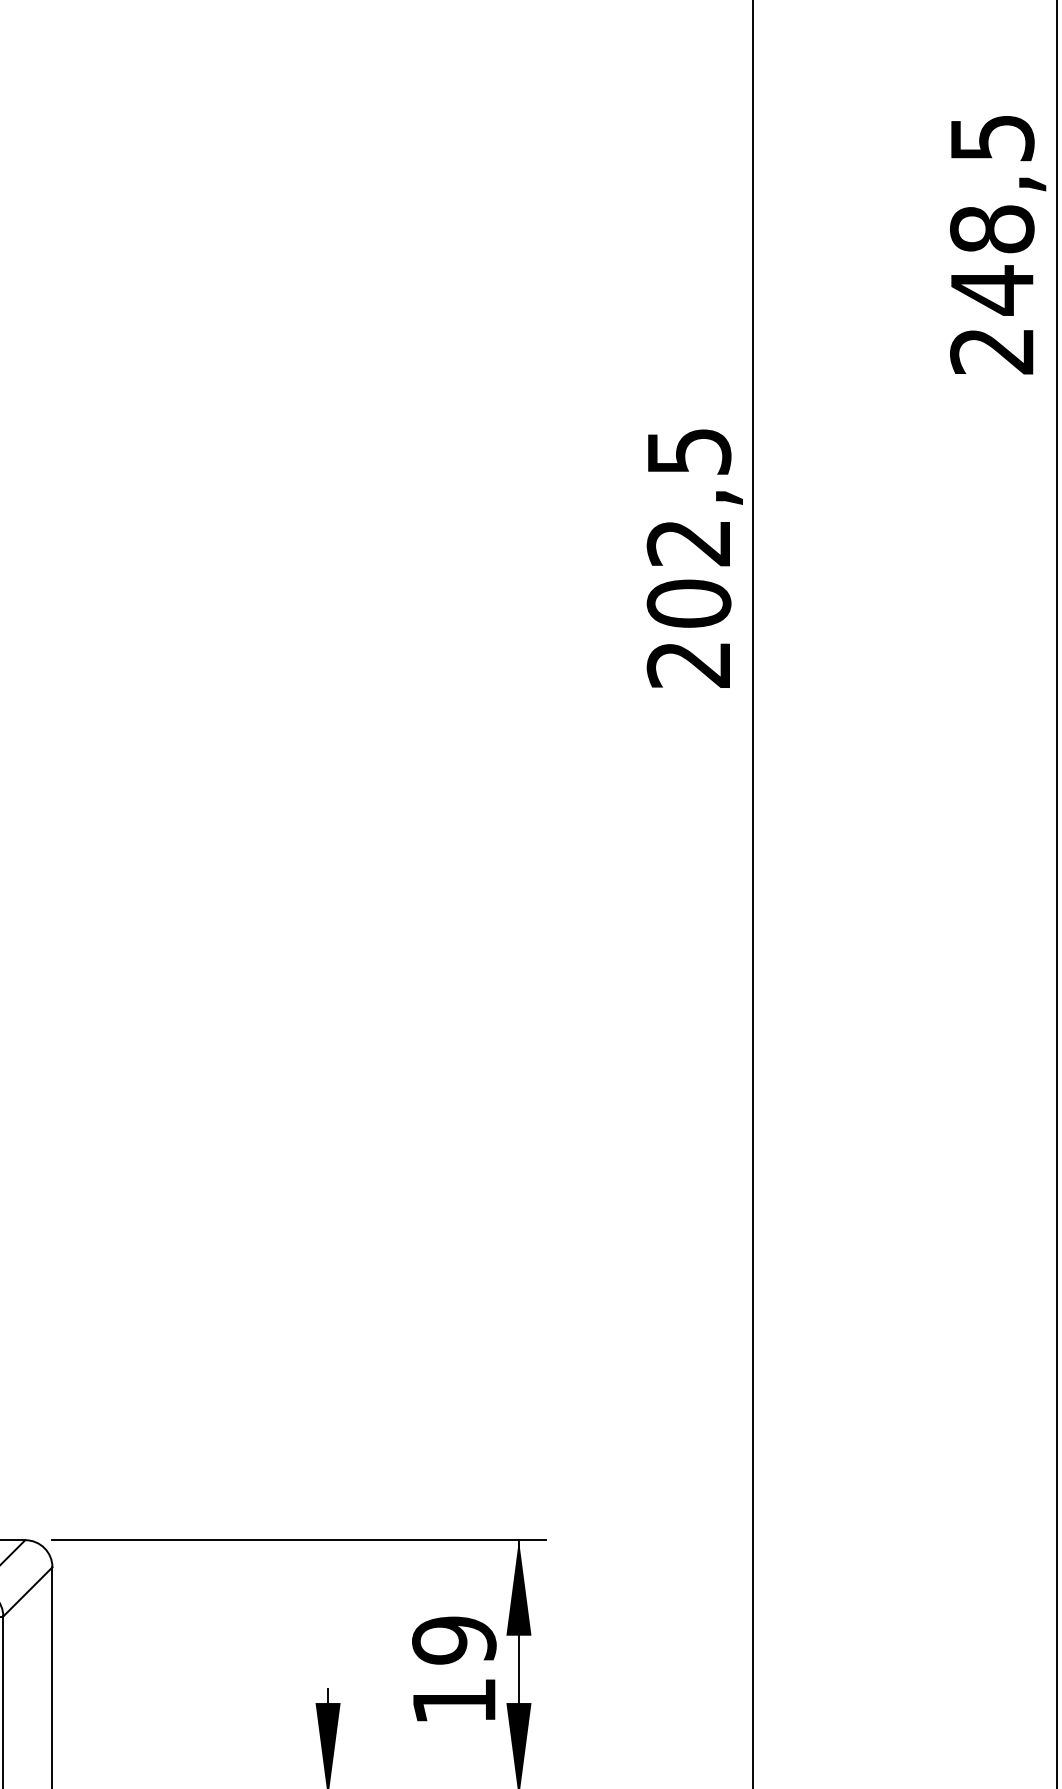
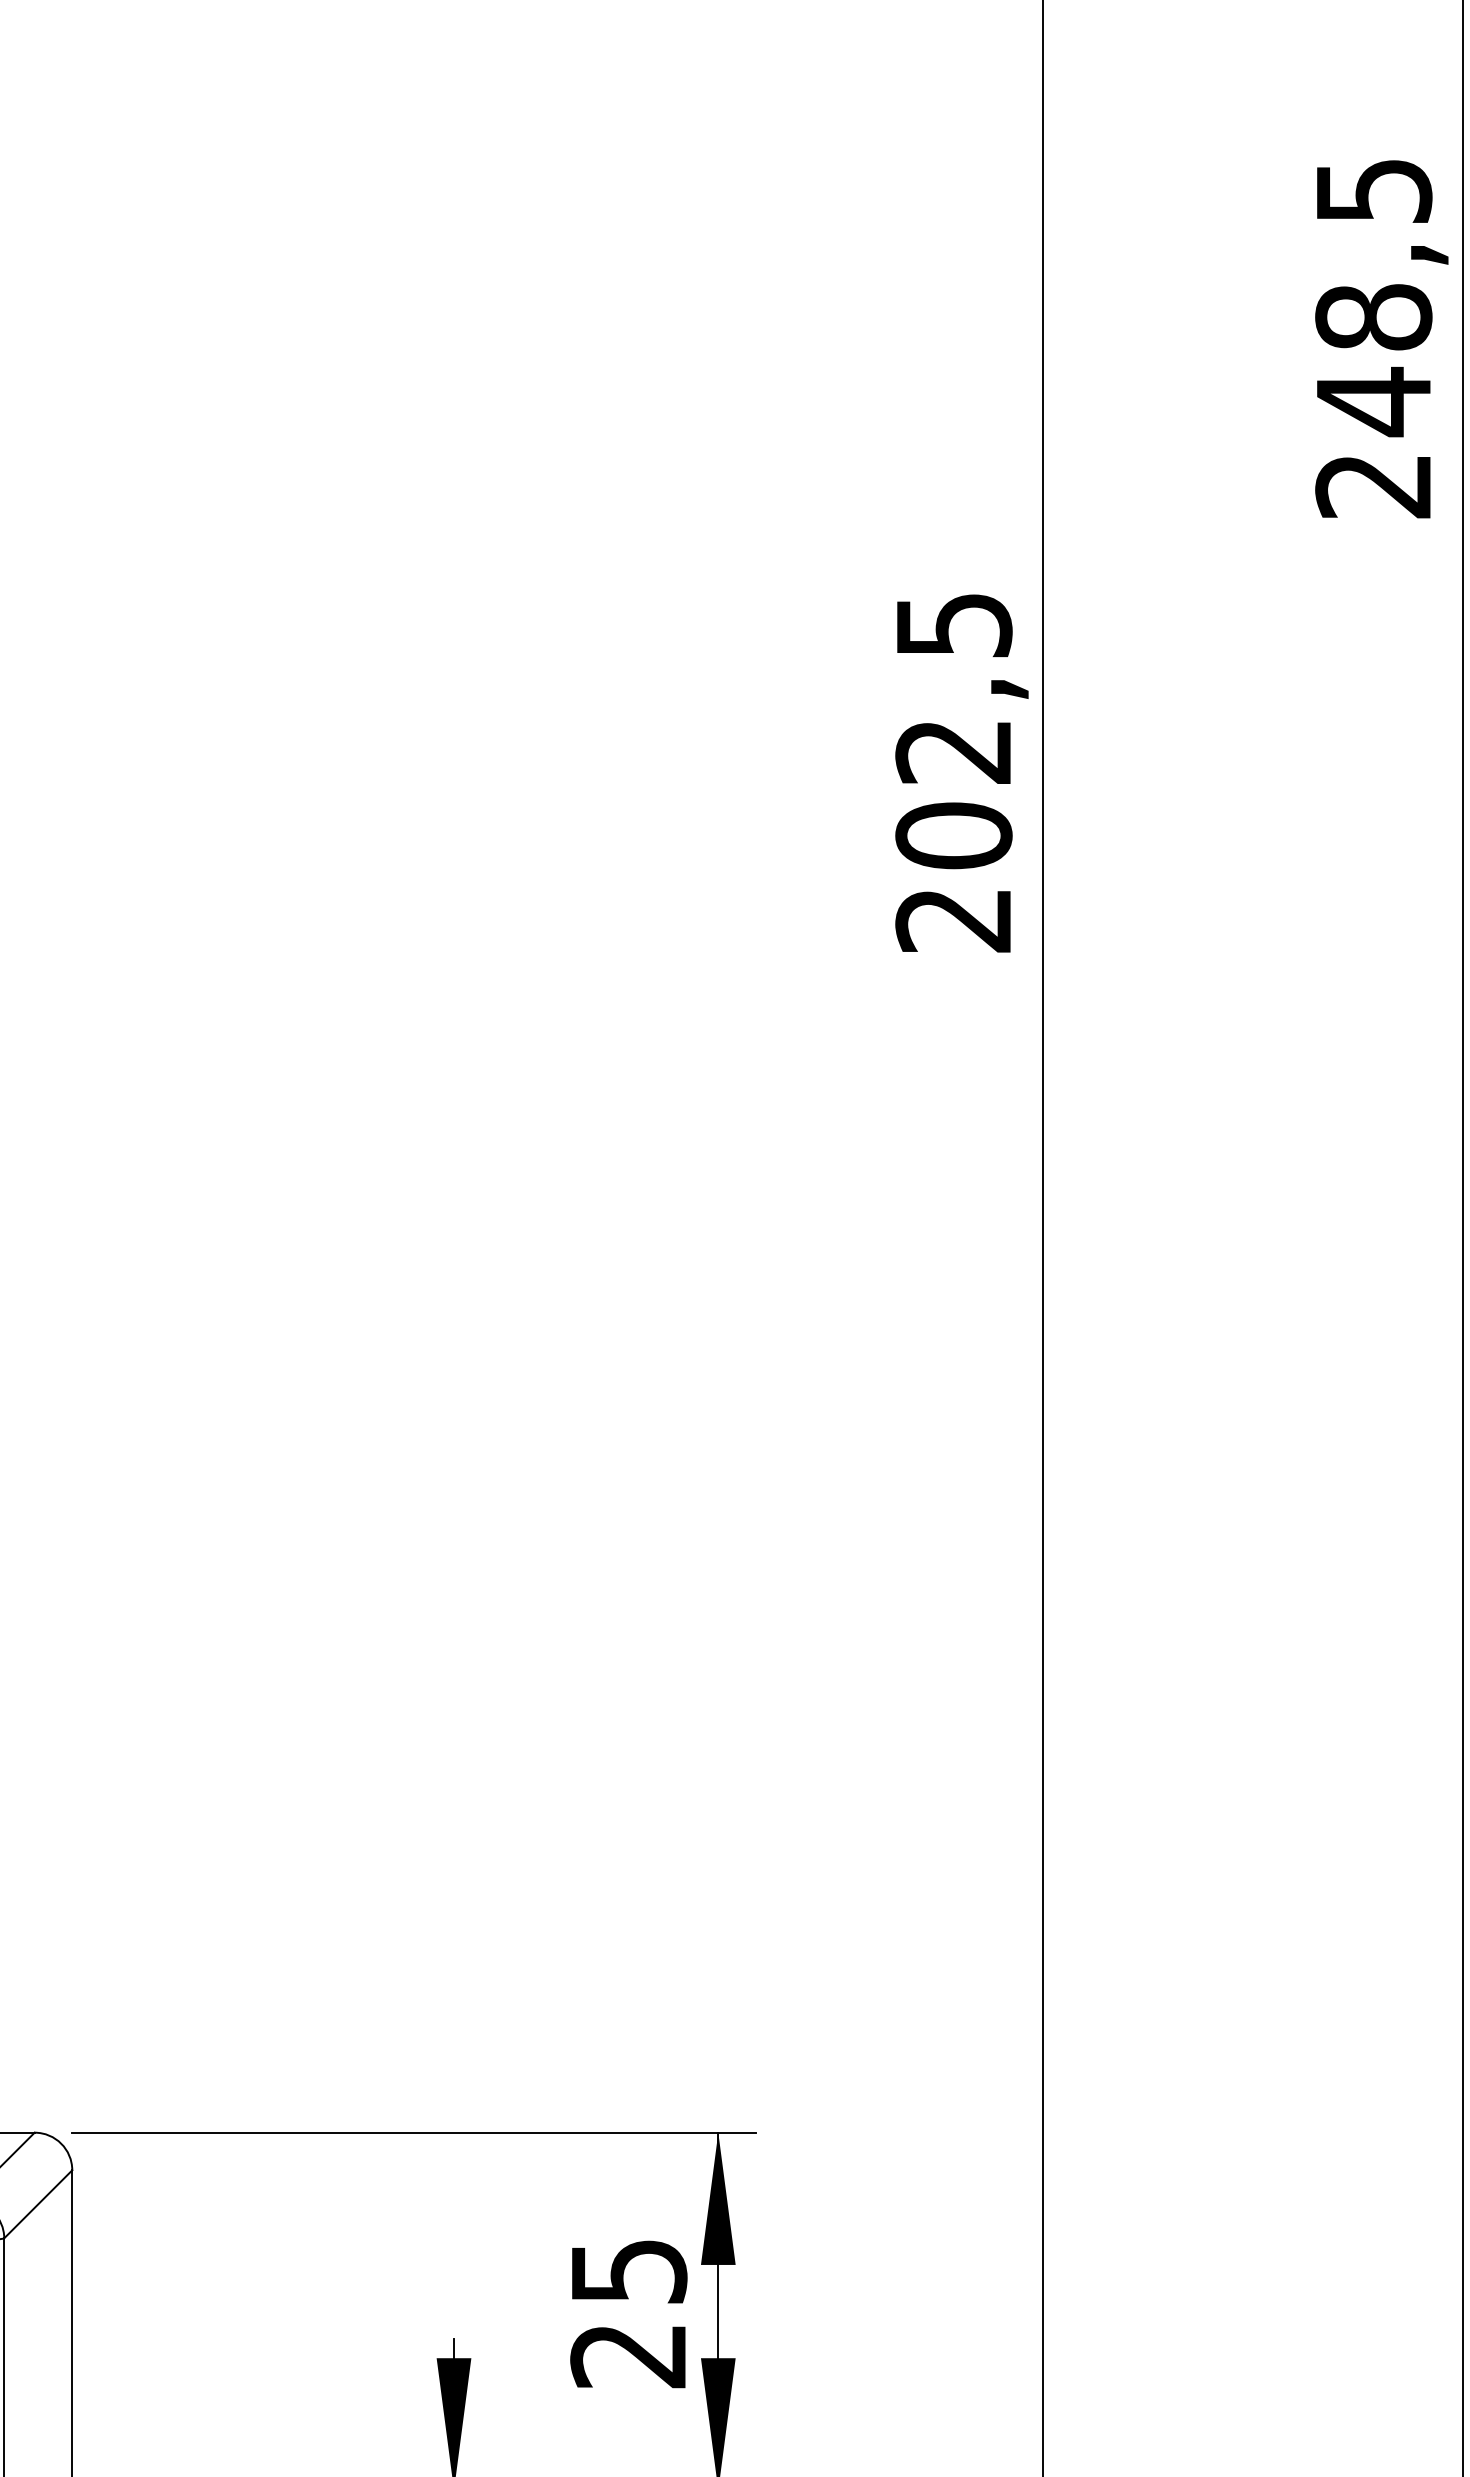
text: (454, 1670) -> (628, 2313), 19 -> 25

